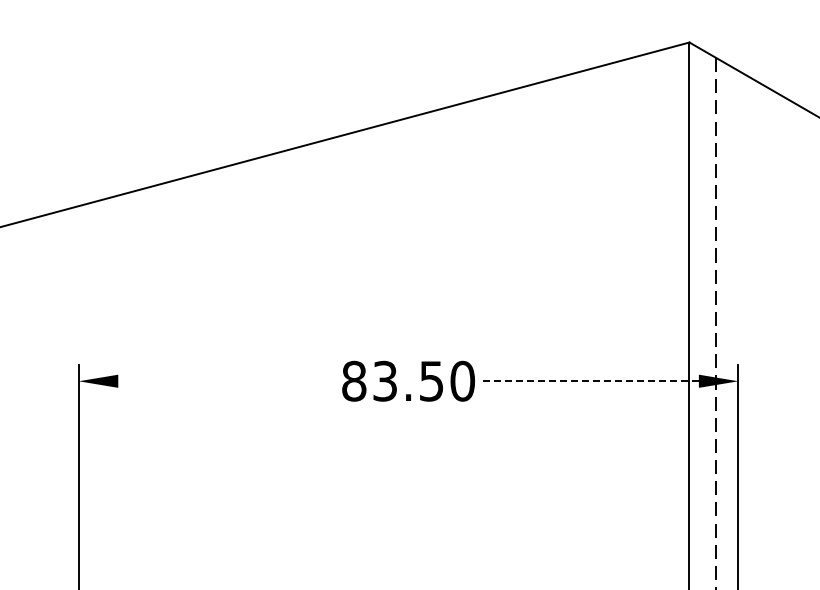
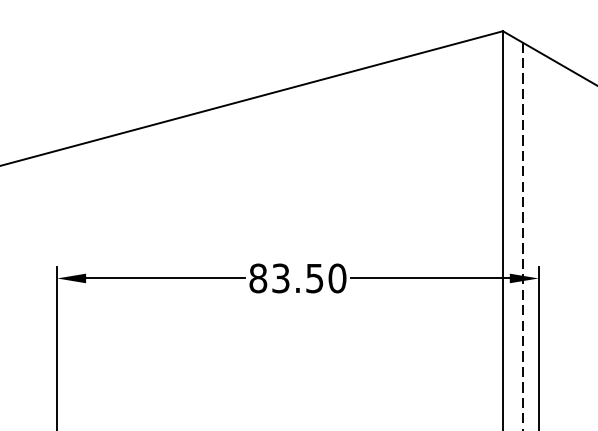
line: (227, 381) -> (165, 278), added
line: (590, 381) -> (430, 278), dashed -> solid

